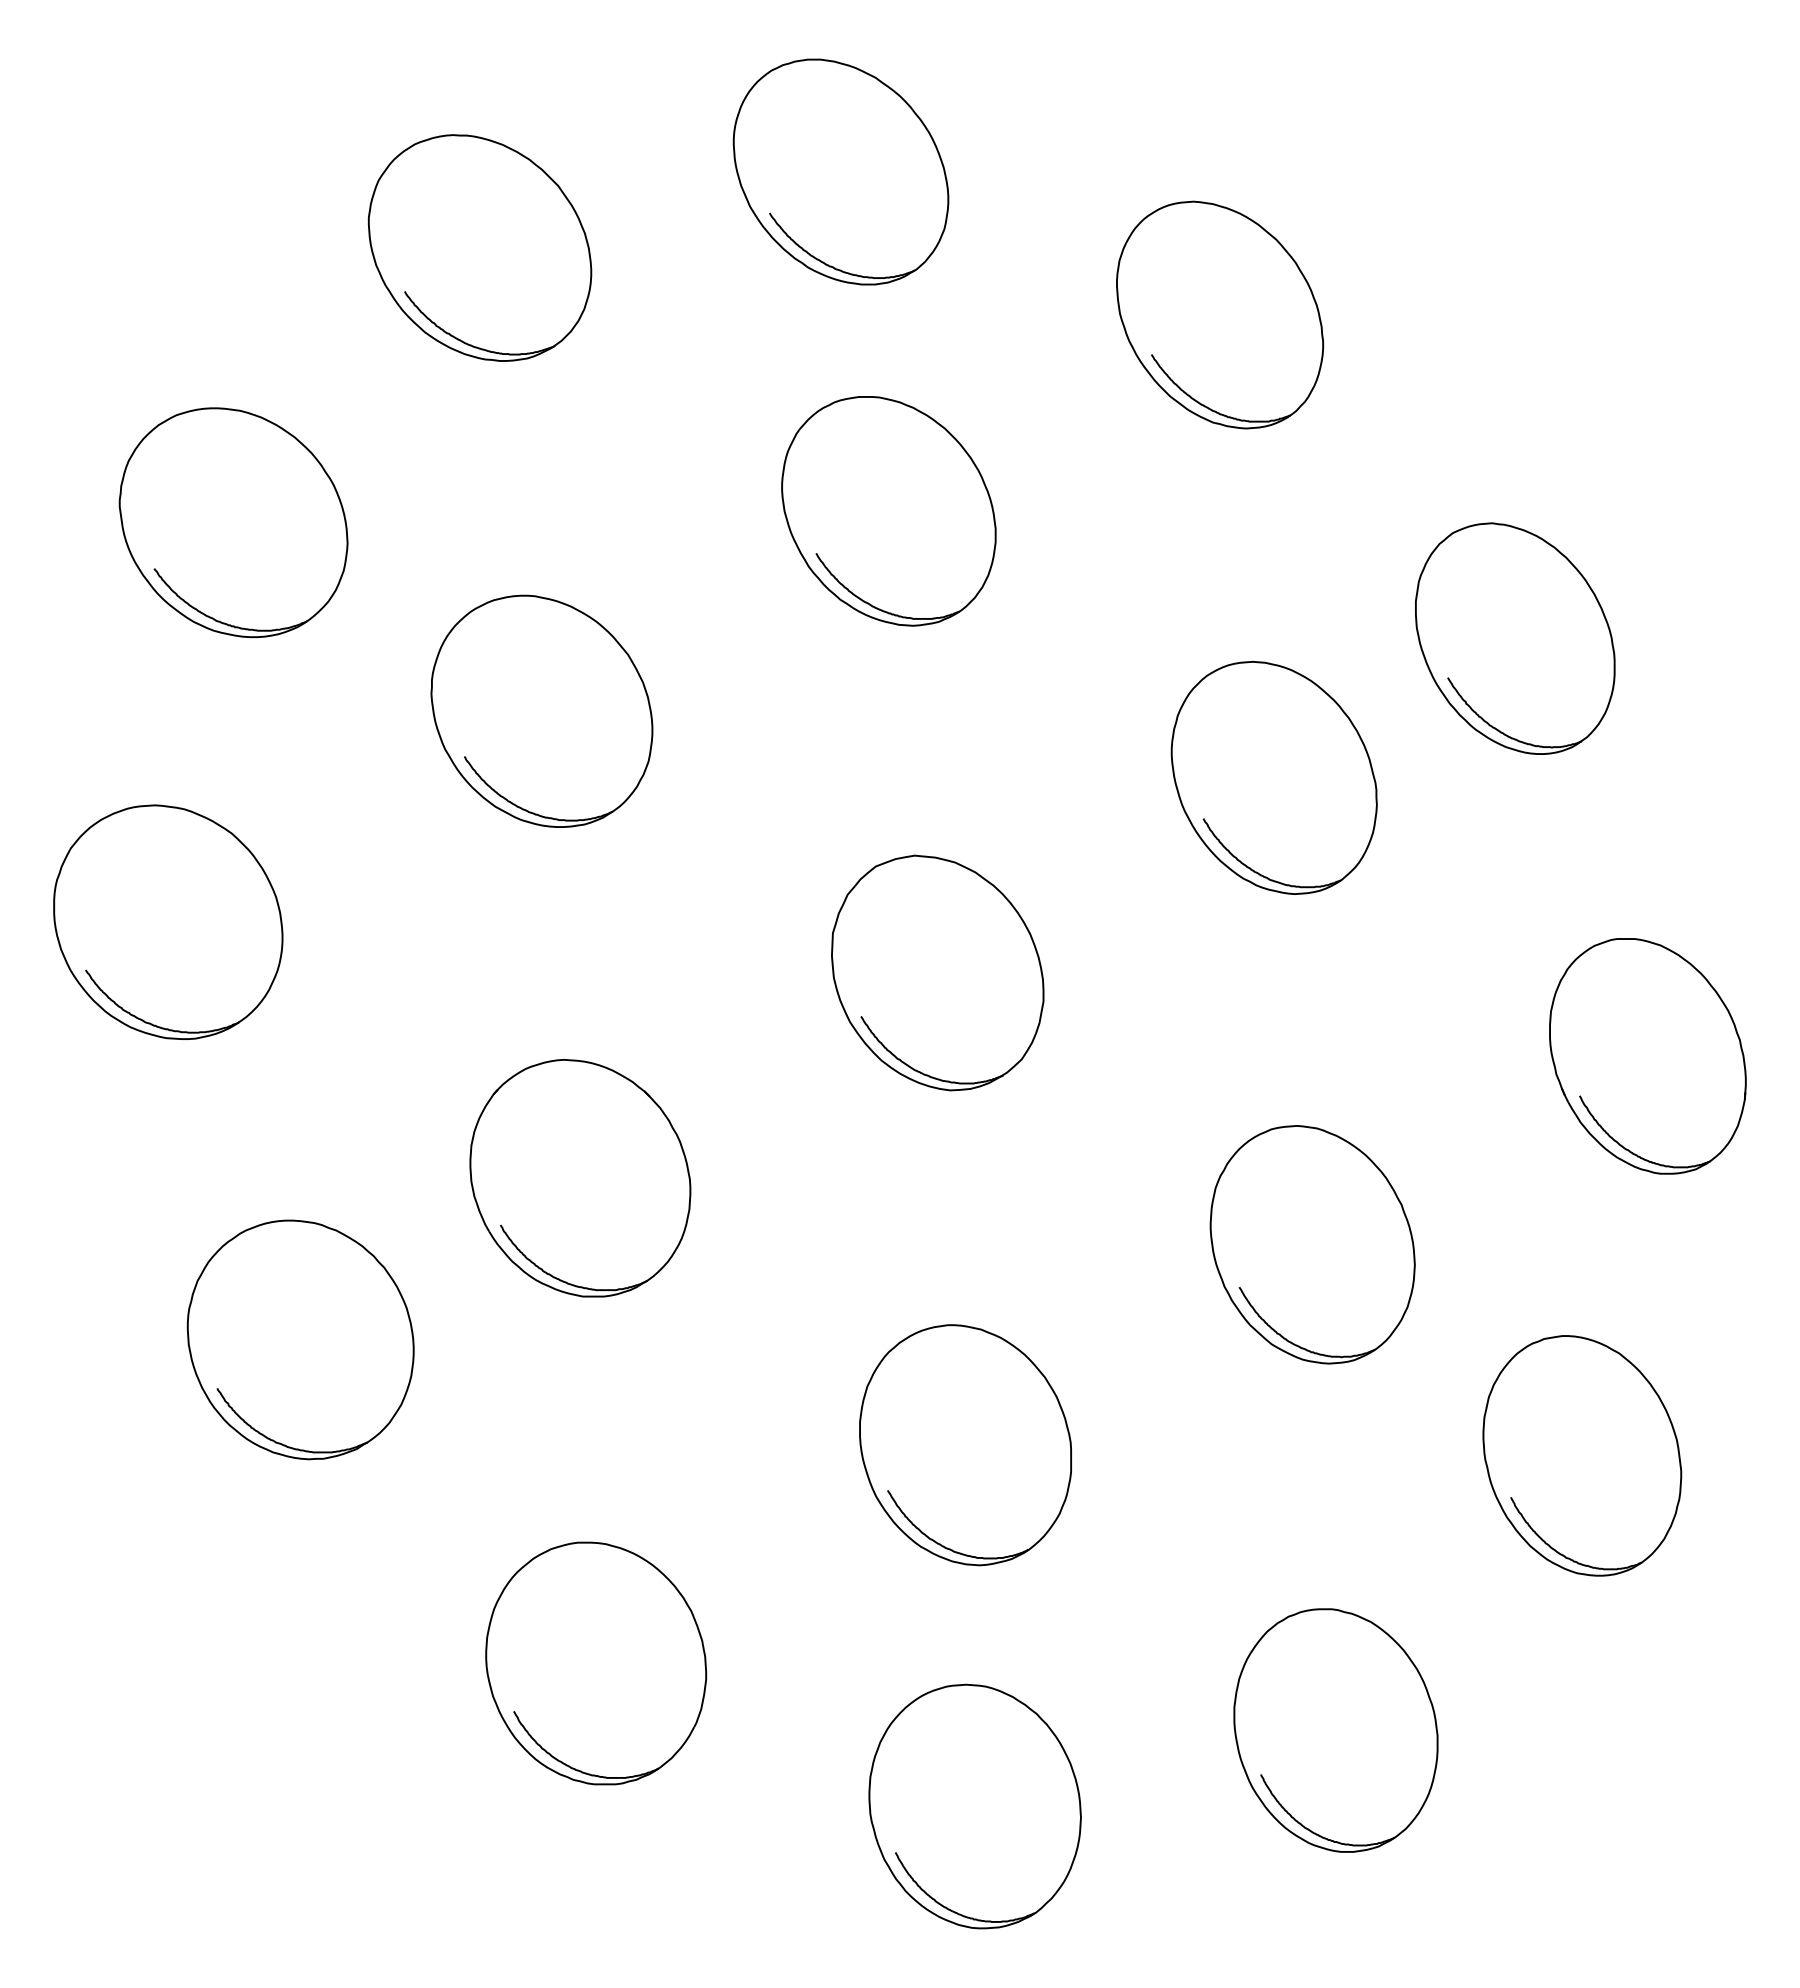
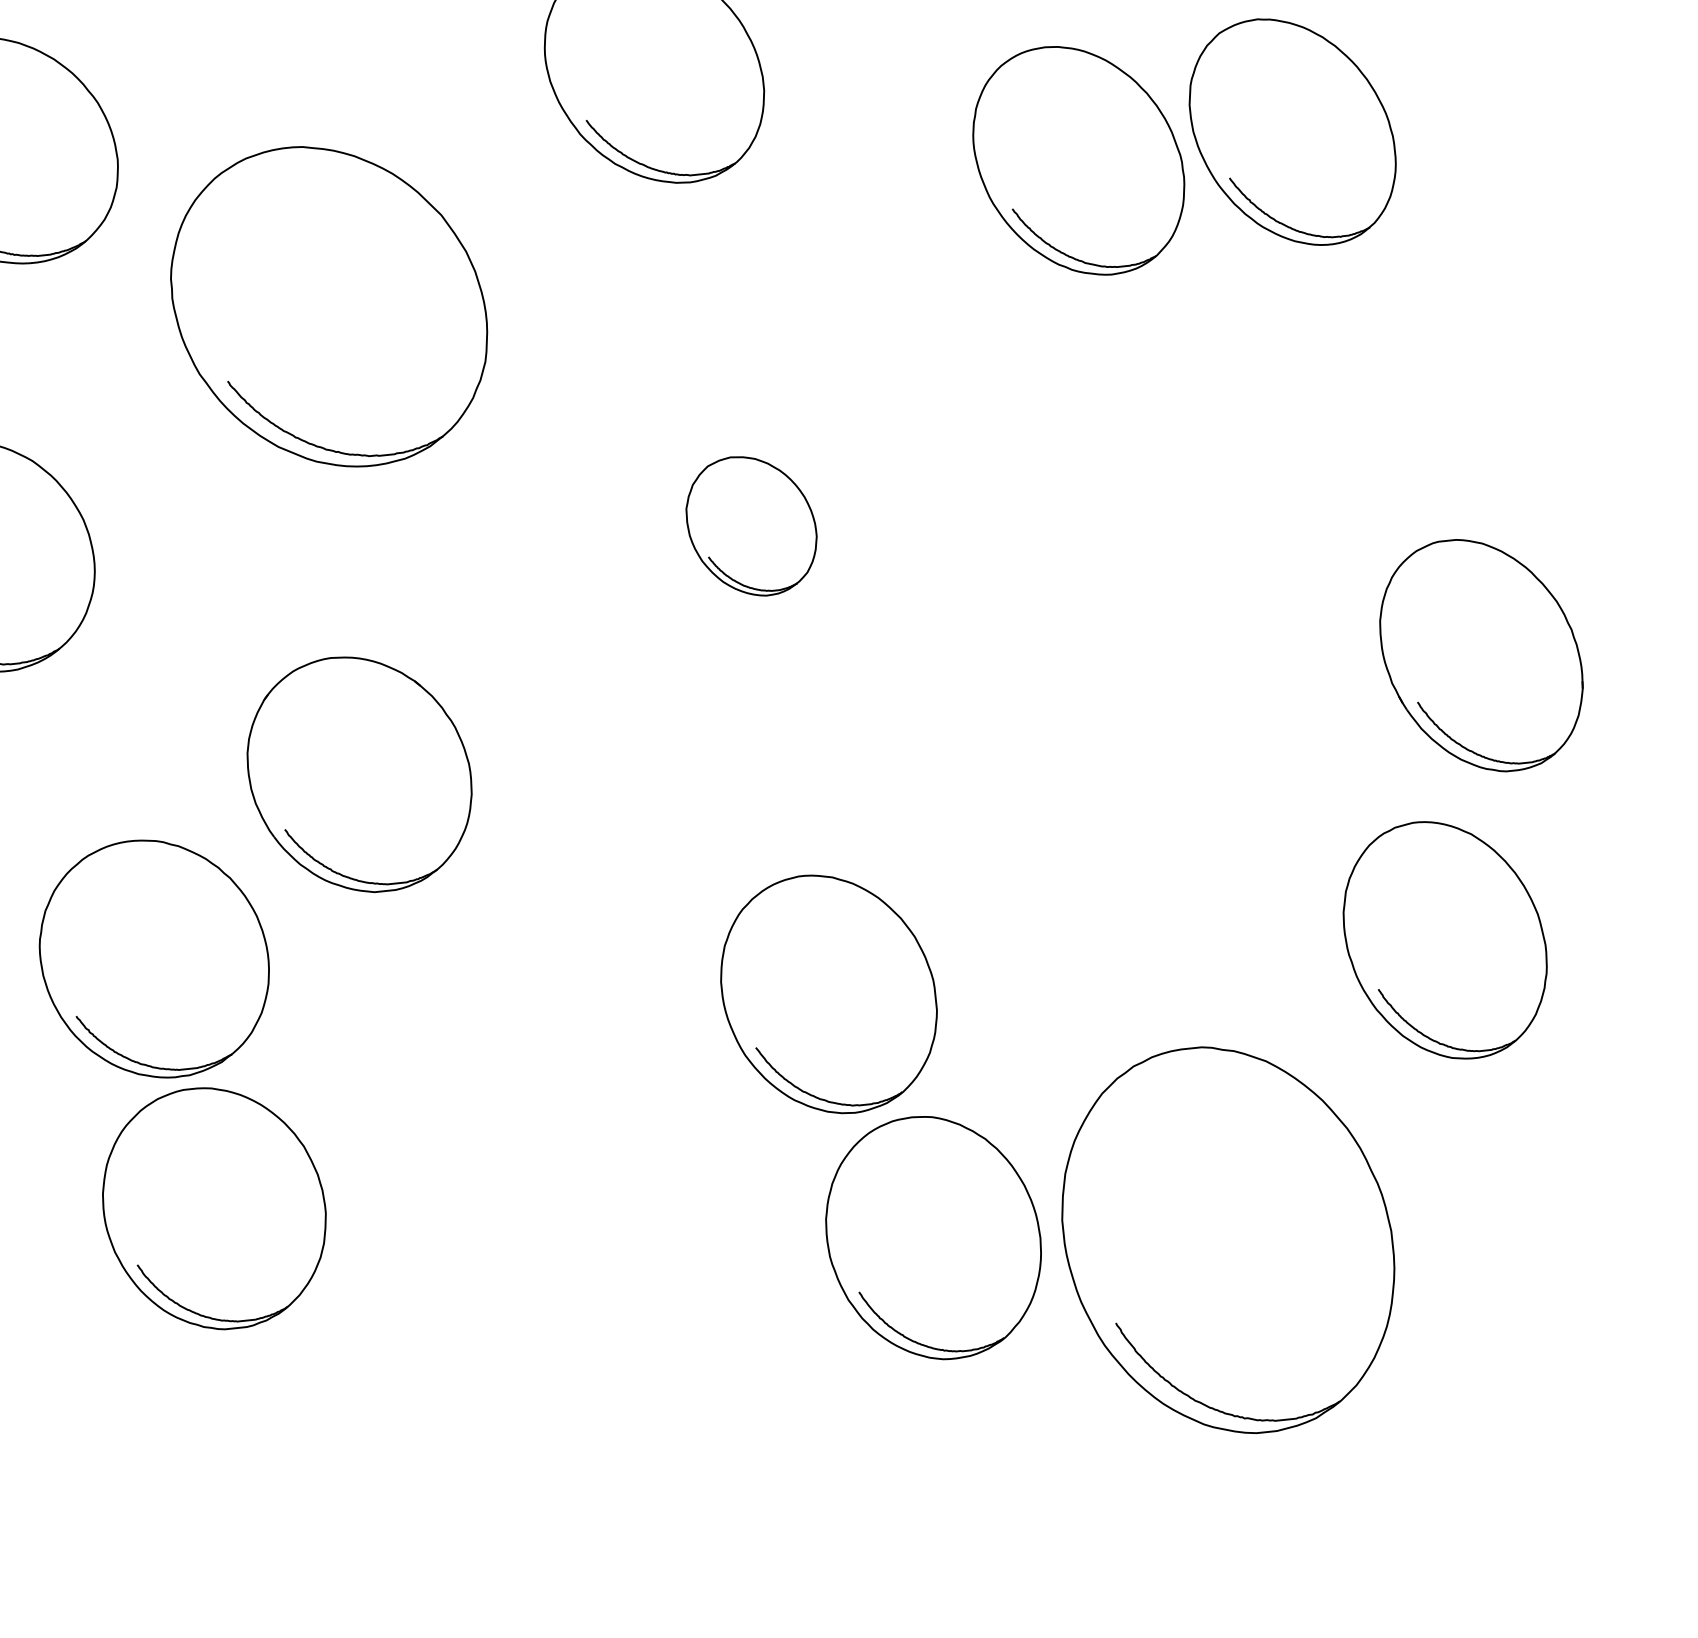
part: (541, 710) -> (328, 305), size x1.4
part: (1273, 777) -> (1078, 160), moved
part: (937, 972) -> (751, 525), size x0.6
part: (1647, 1056) -> (1481, 655), moved
part: (580, 1178) -> (359, 774), moved
part: (1312, 1244) -> (1153, 757), removed
part: (596, 1663) -> (214, 1208), moved
part: (1335, 1730) -> (1227, 1240), size x1.6
part: (974, 1806) -> (933, 1237), moved

